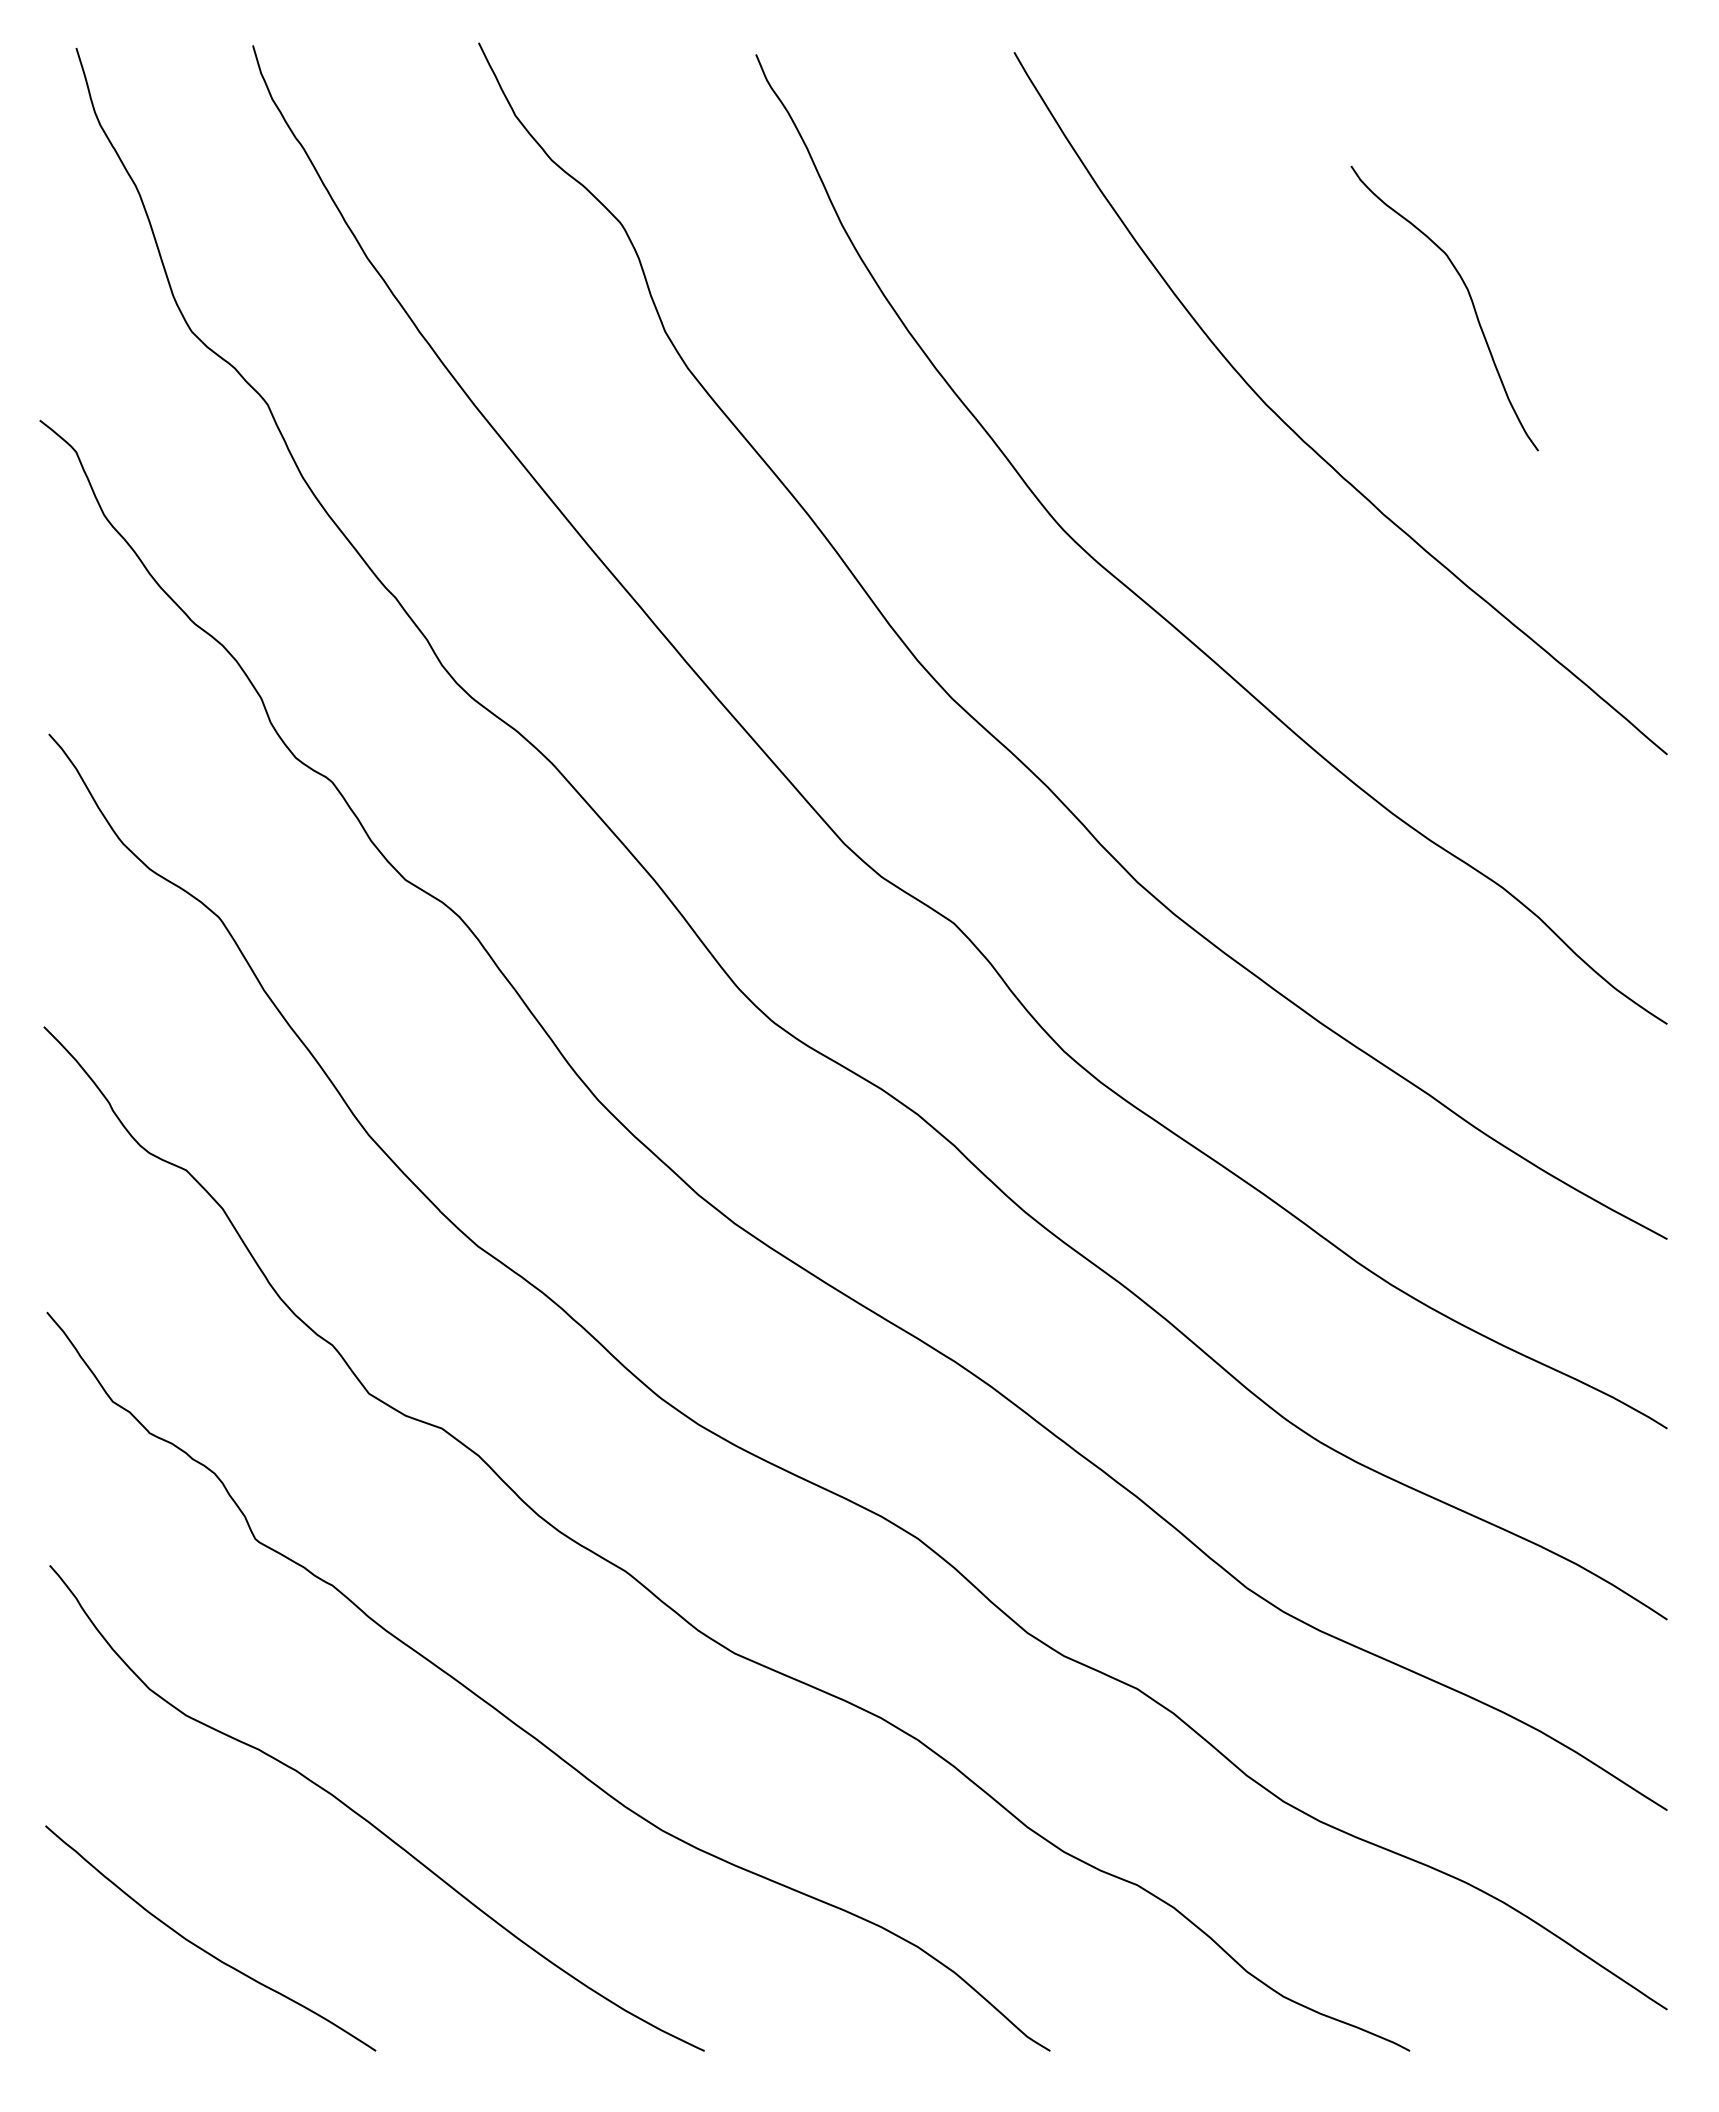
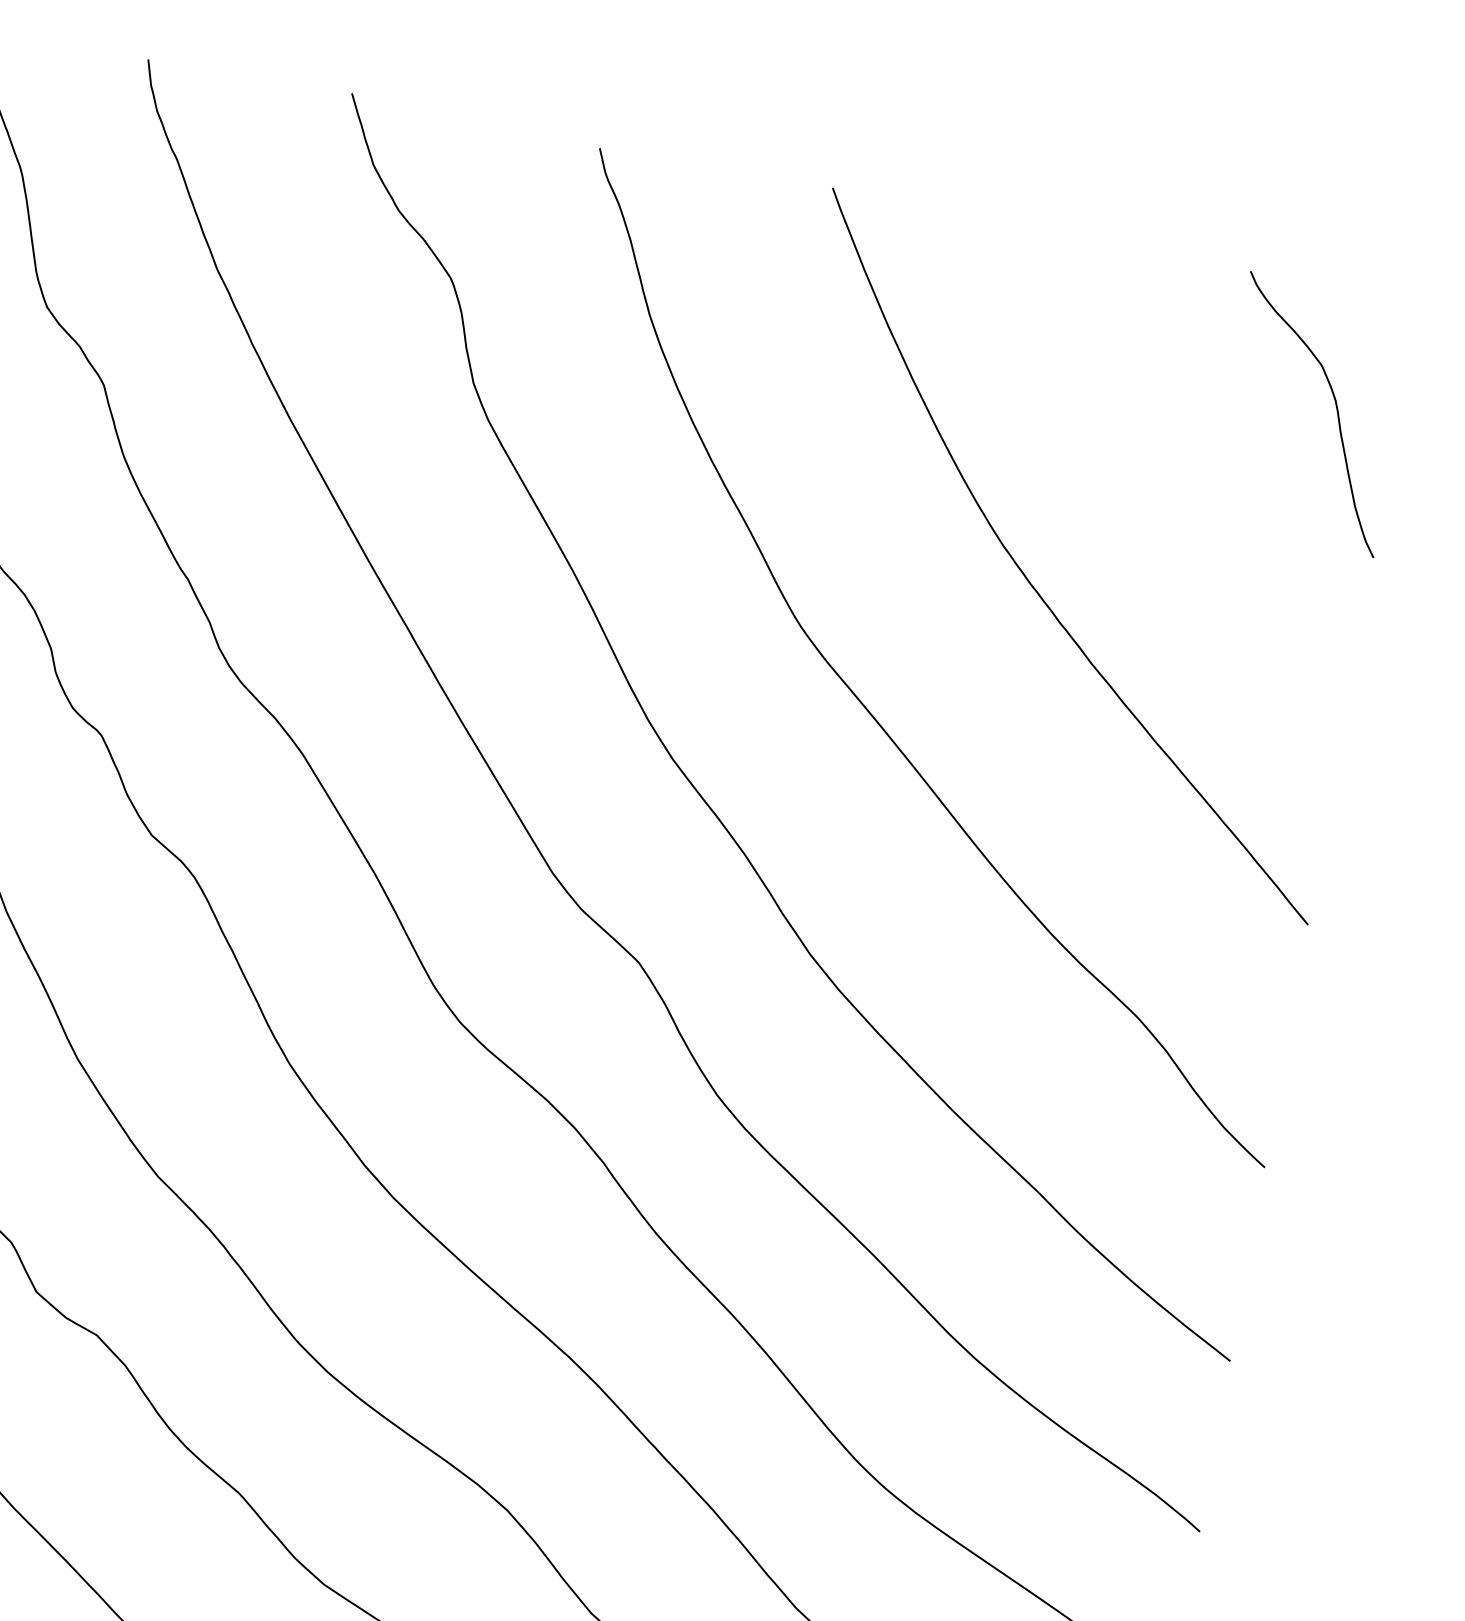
curve: (1469, 297) -> (1336, 408), moved

